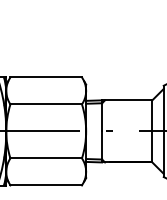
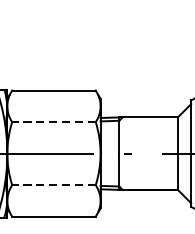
line: (46, 104) -> (54, 122), solid -> dashed
line: (46, 158) -> (54, 185), solid -> dashed

